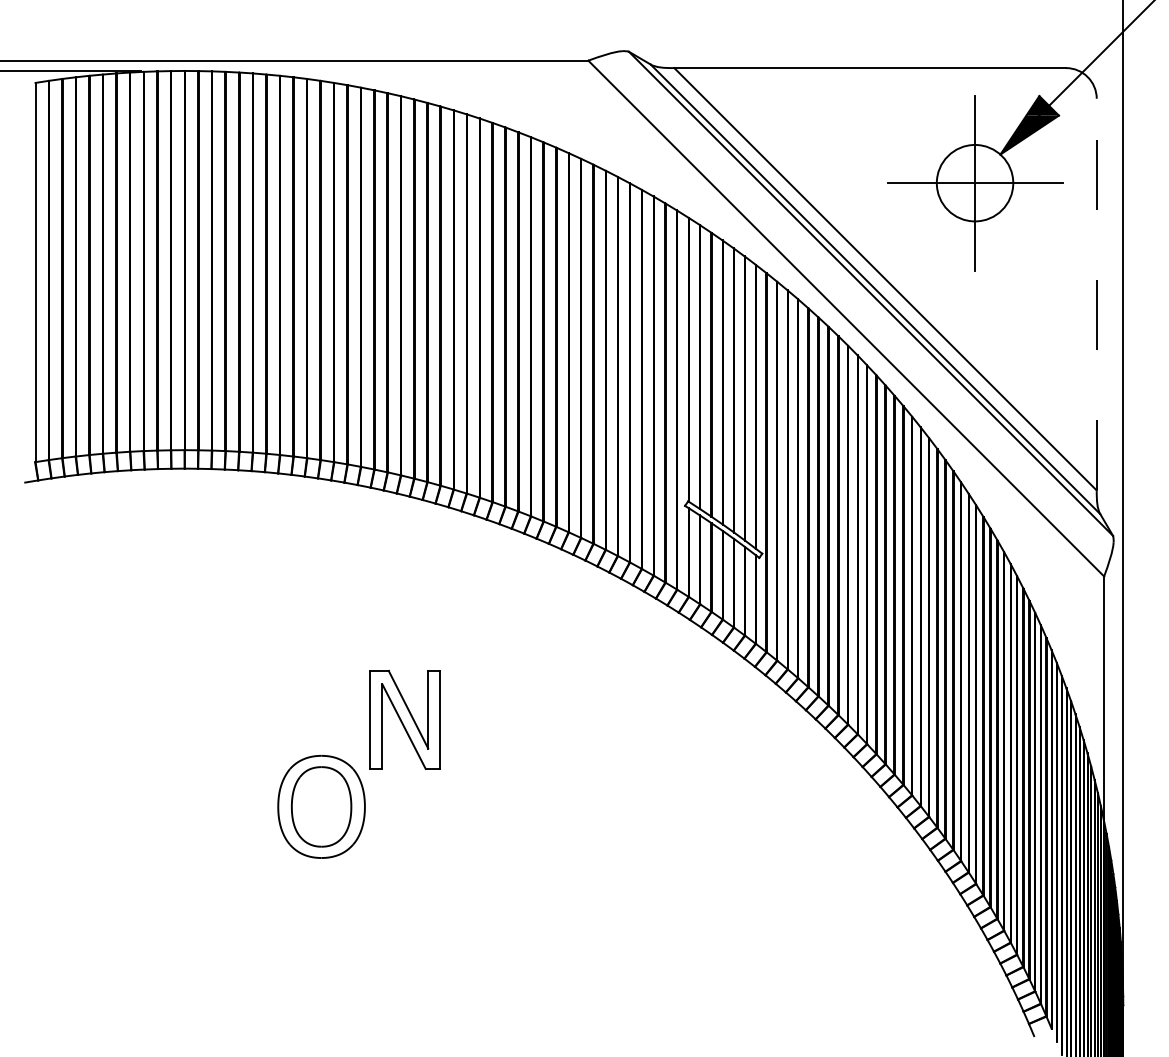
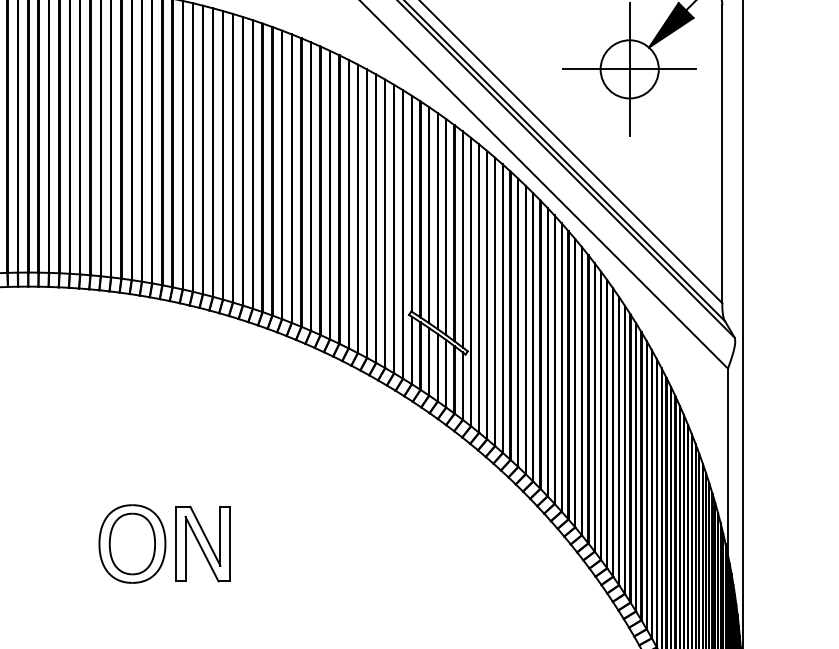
line: (1096, 294) -> (722, 154), dashed -> solid
part: (404, 719) -> (202, 543), moved

